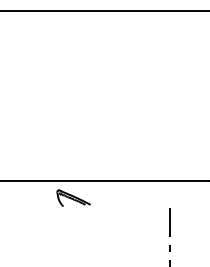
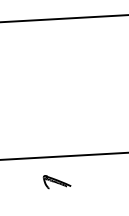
part: (73, 197) -> (57, 181), moved

